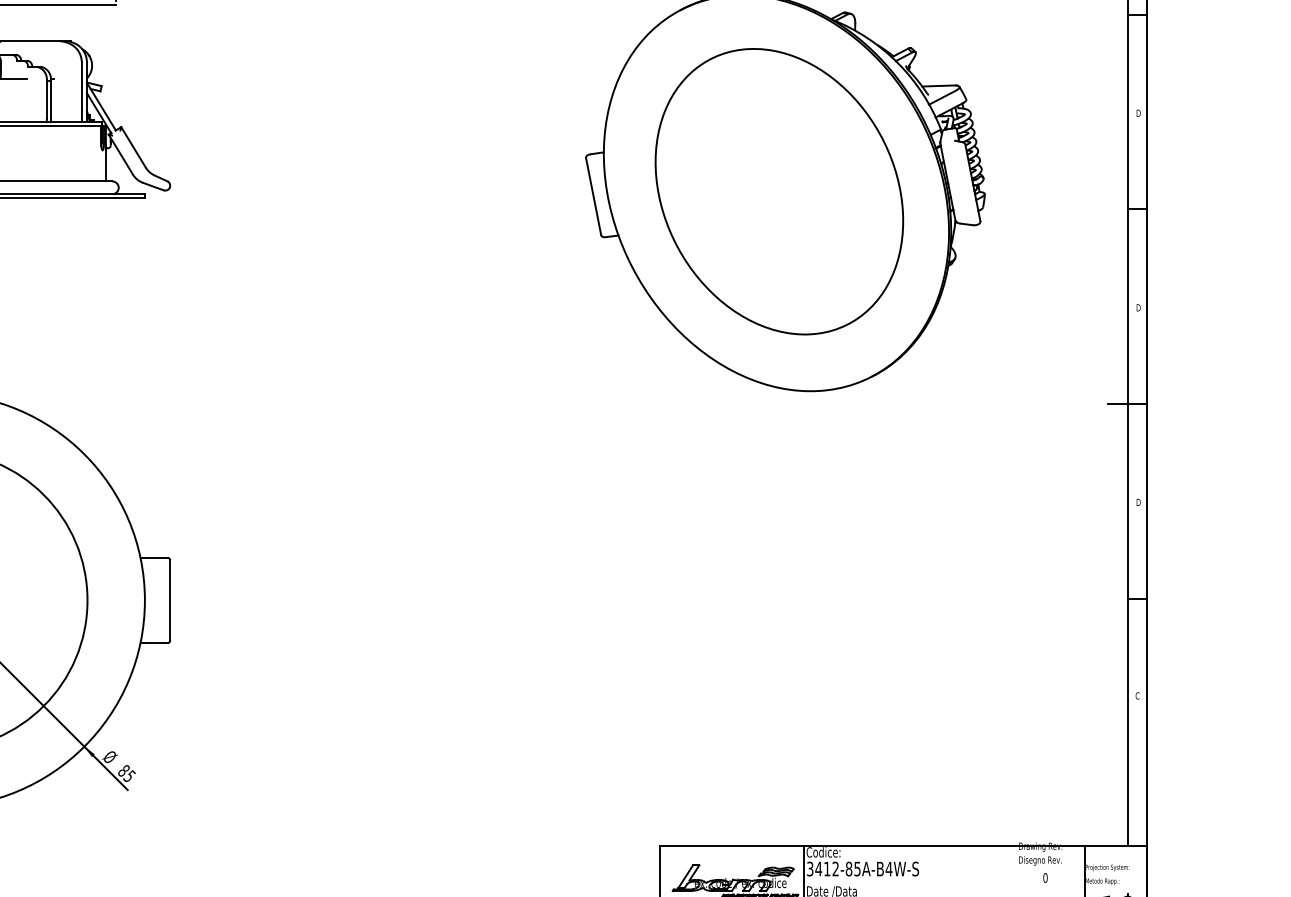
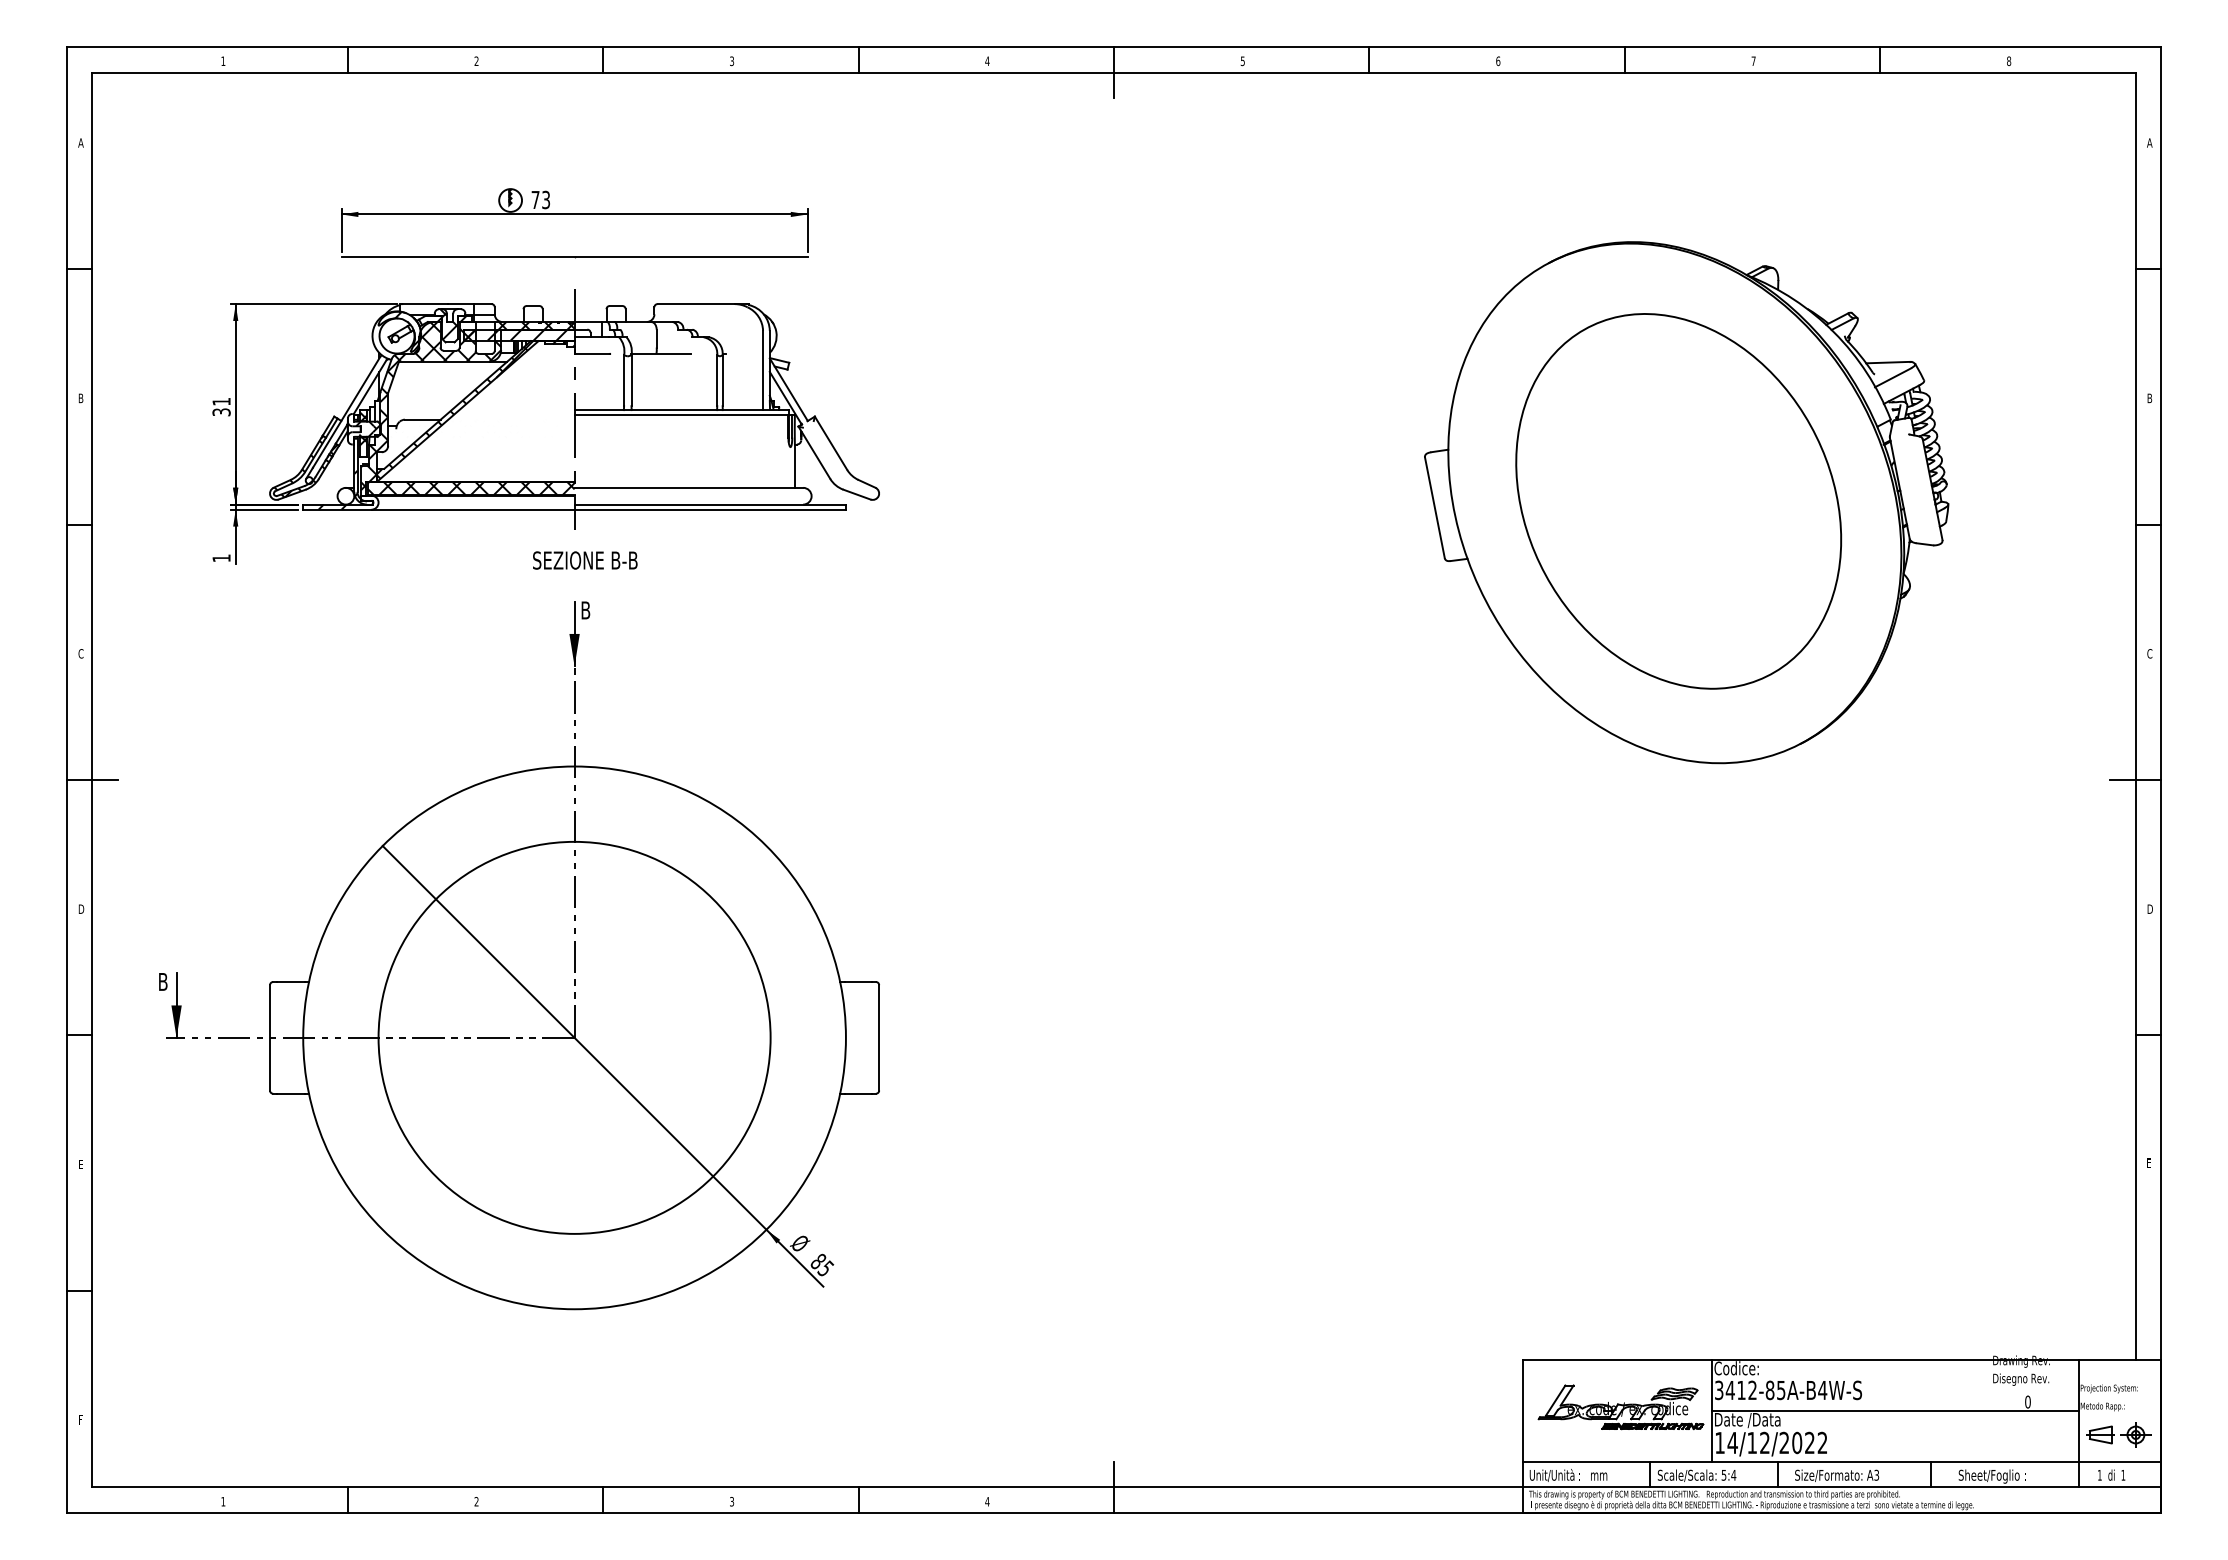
text: (1138, 112) -> (2150, 397), D -> B
text: (1138, 307) -> (2149, 653), D -> C
text: (1137, 695) -> (2148, 1162), C -> E
line: (944, 884) -> (1895, 1410), added

